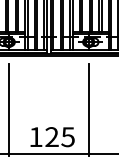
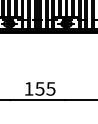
line: (8, 108) -> (10, 69), removed
line: (89, 108) -> (65, 69), removed
text: (51, 136) -> (39, 88), 125 -> 155

